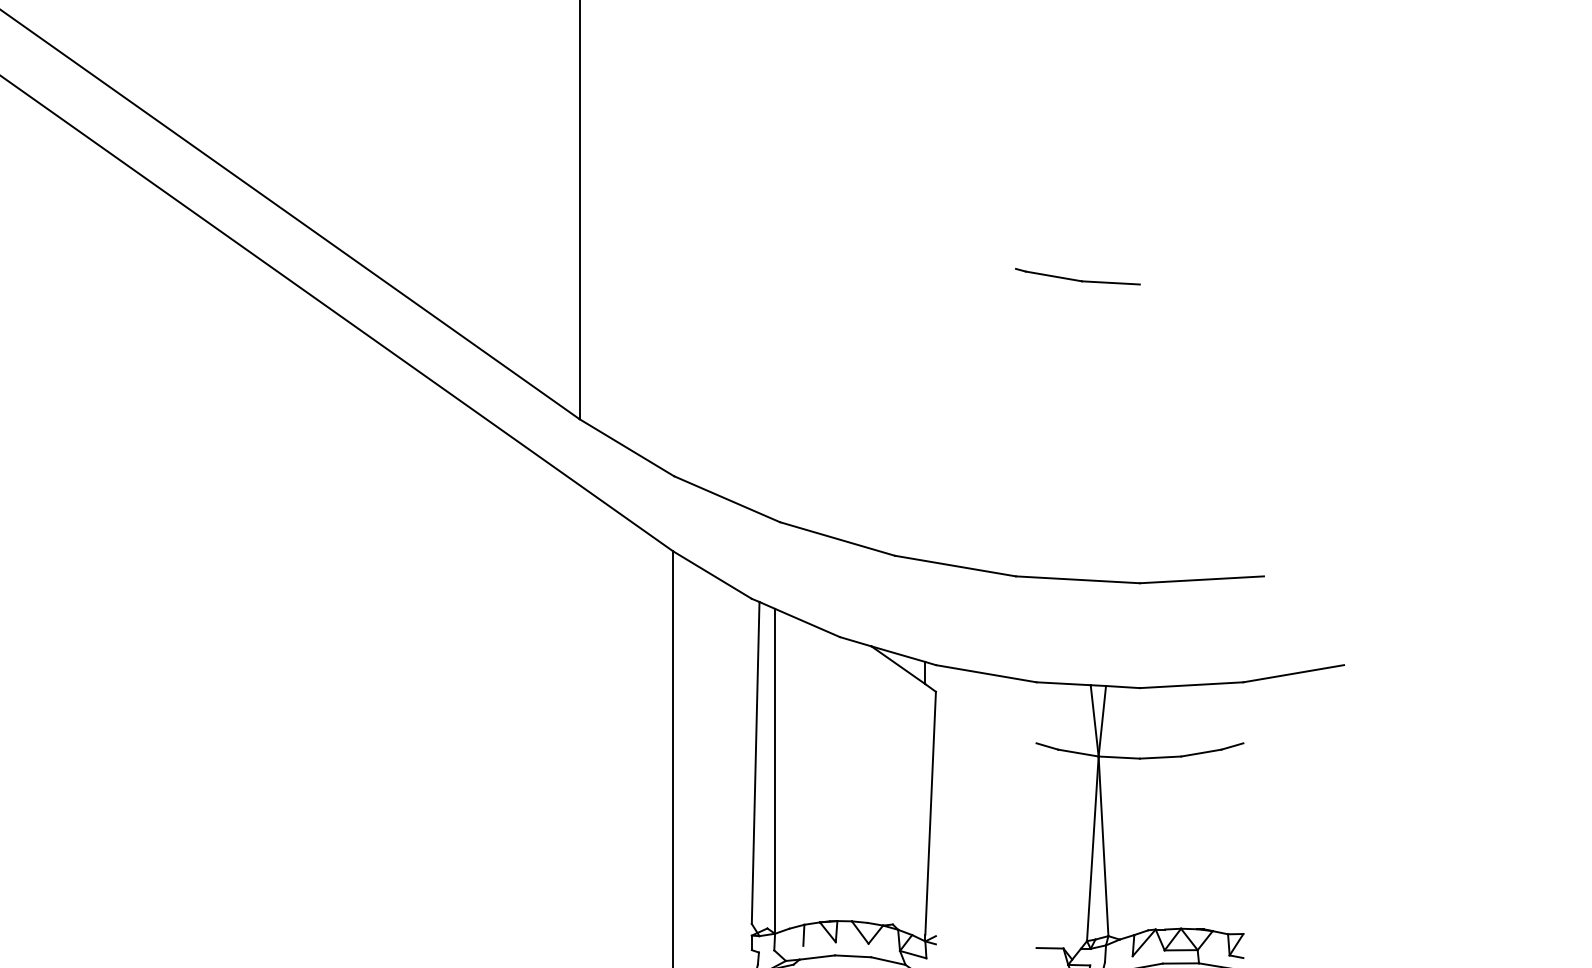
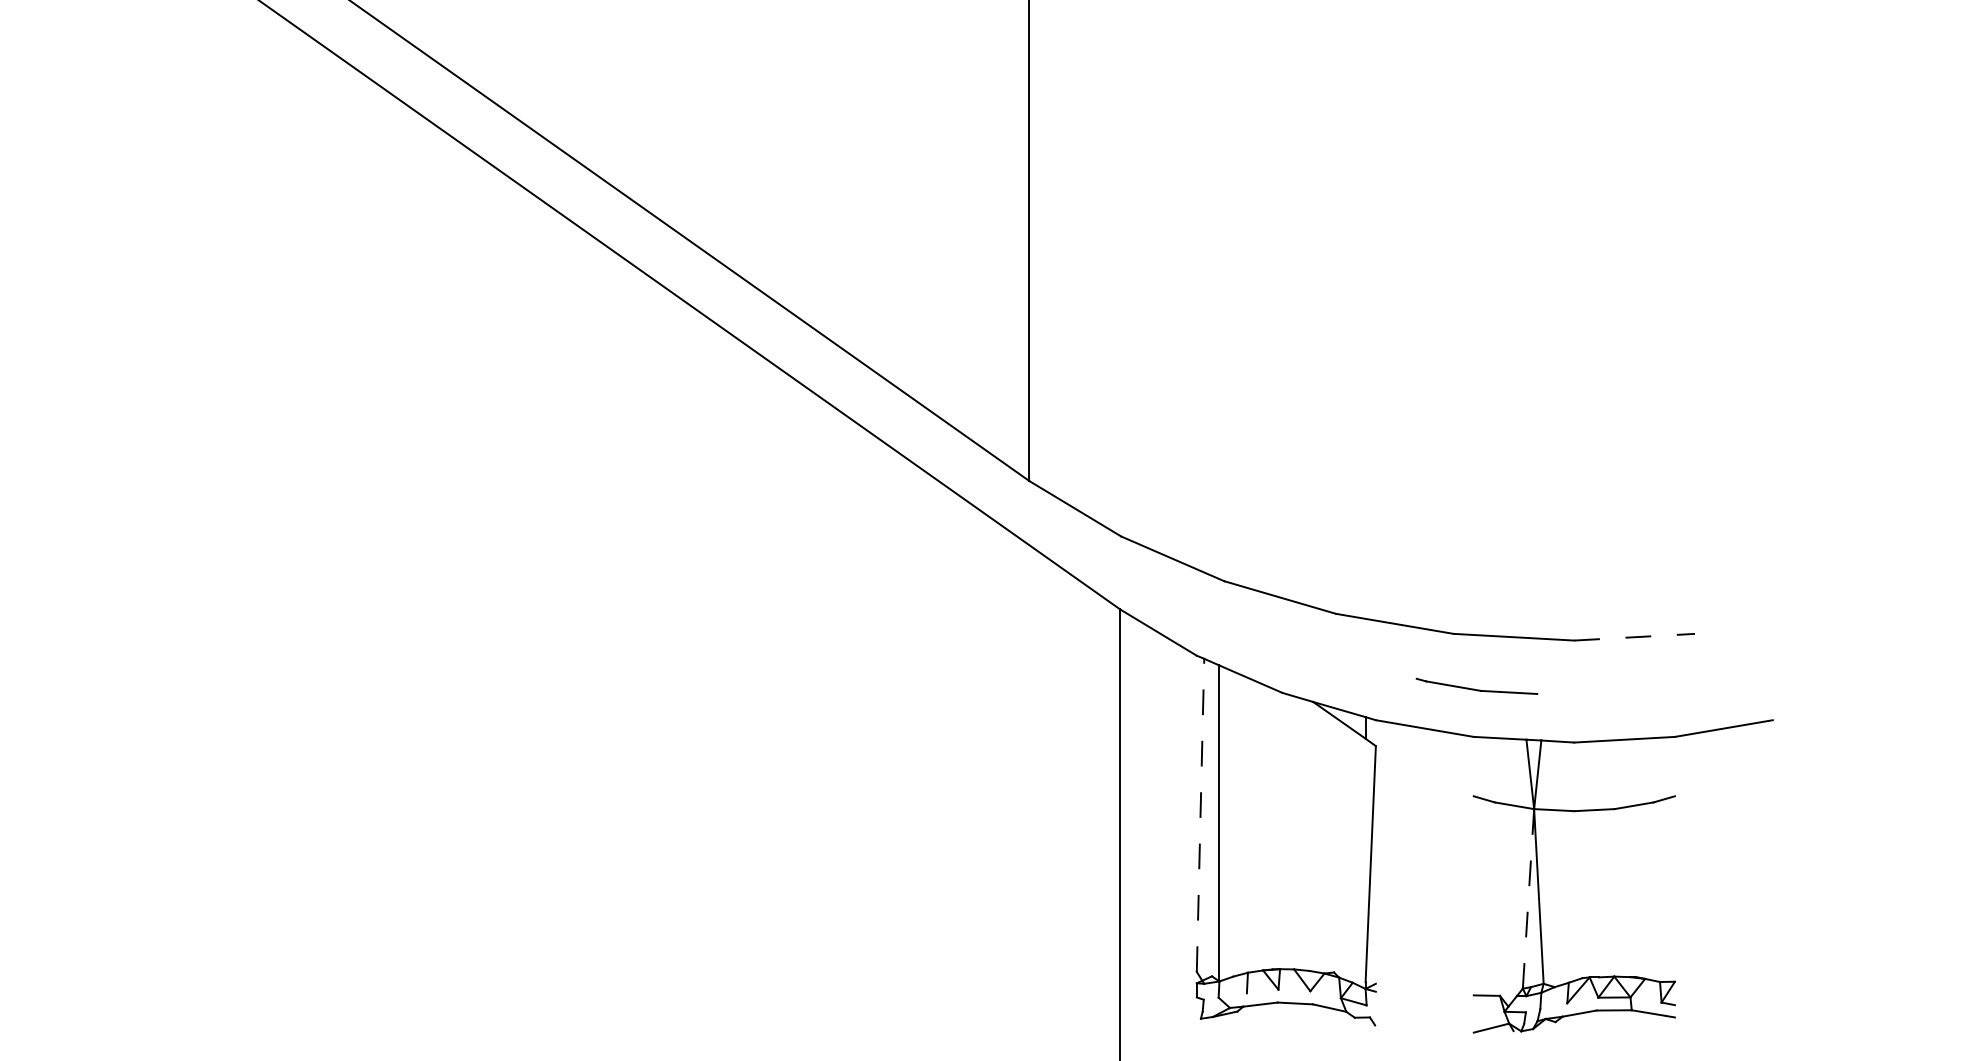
part: (1077, 275) -> (1476, 685), moved
line: (1202, 580) -> (1635, 637), solid -> dashed
line: (755, 763) -> (1200, 815), solid -> dashed
line: (1092, 848) -> (1528, 898), solid -> dashed

